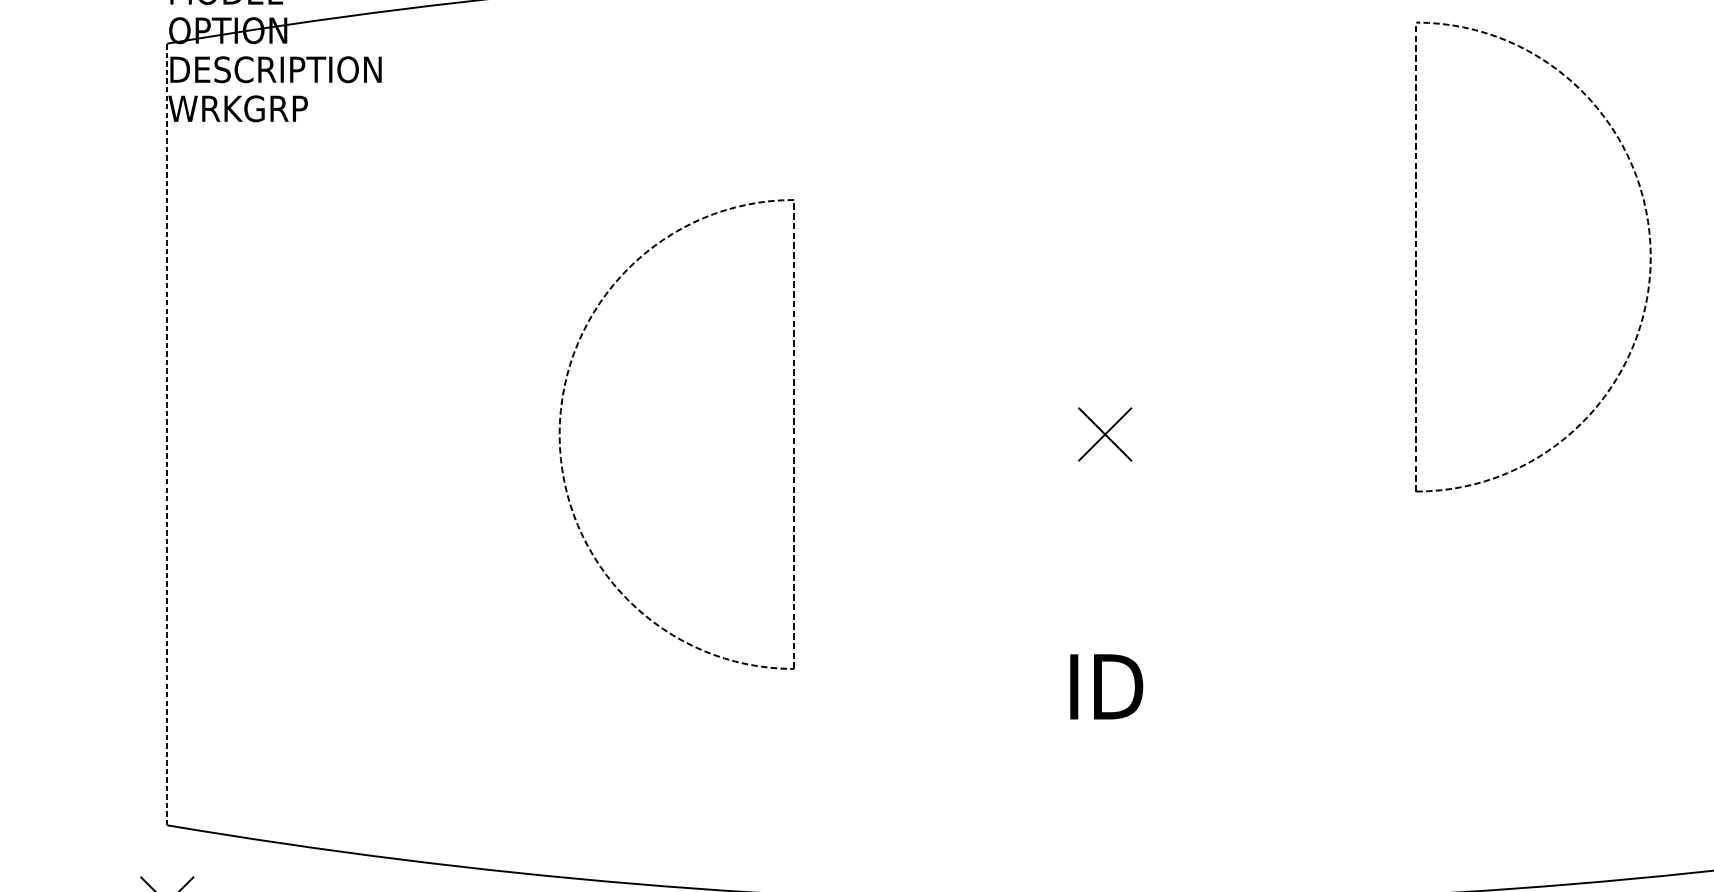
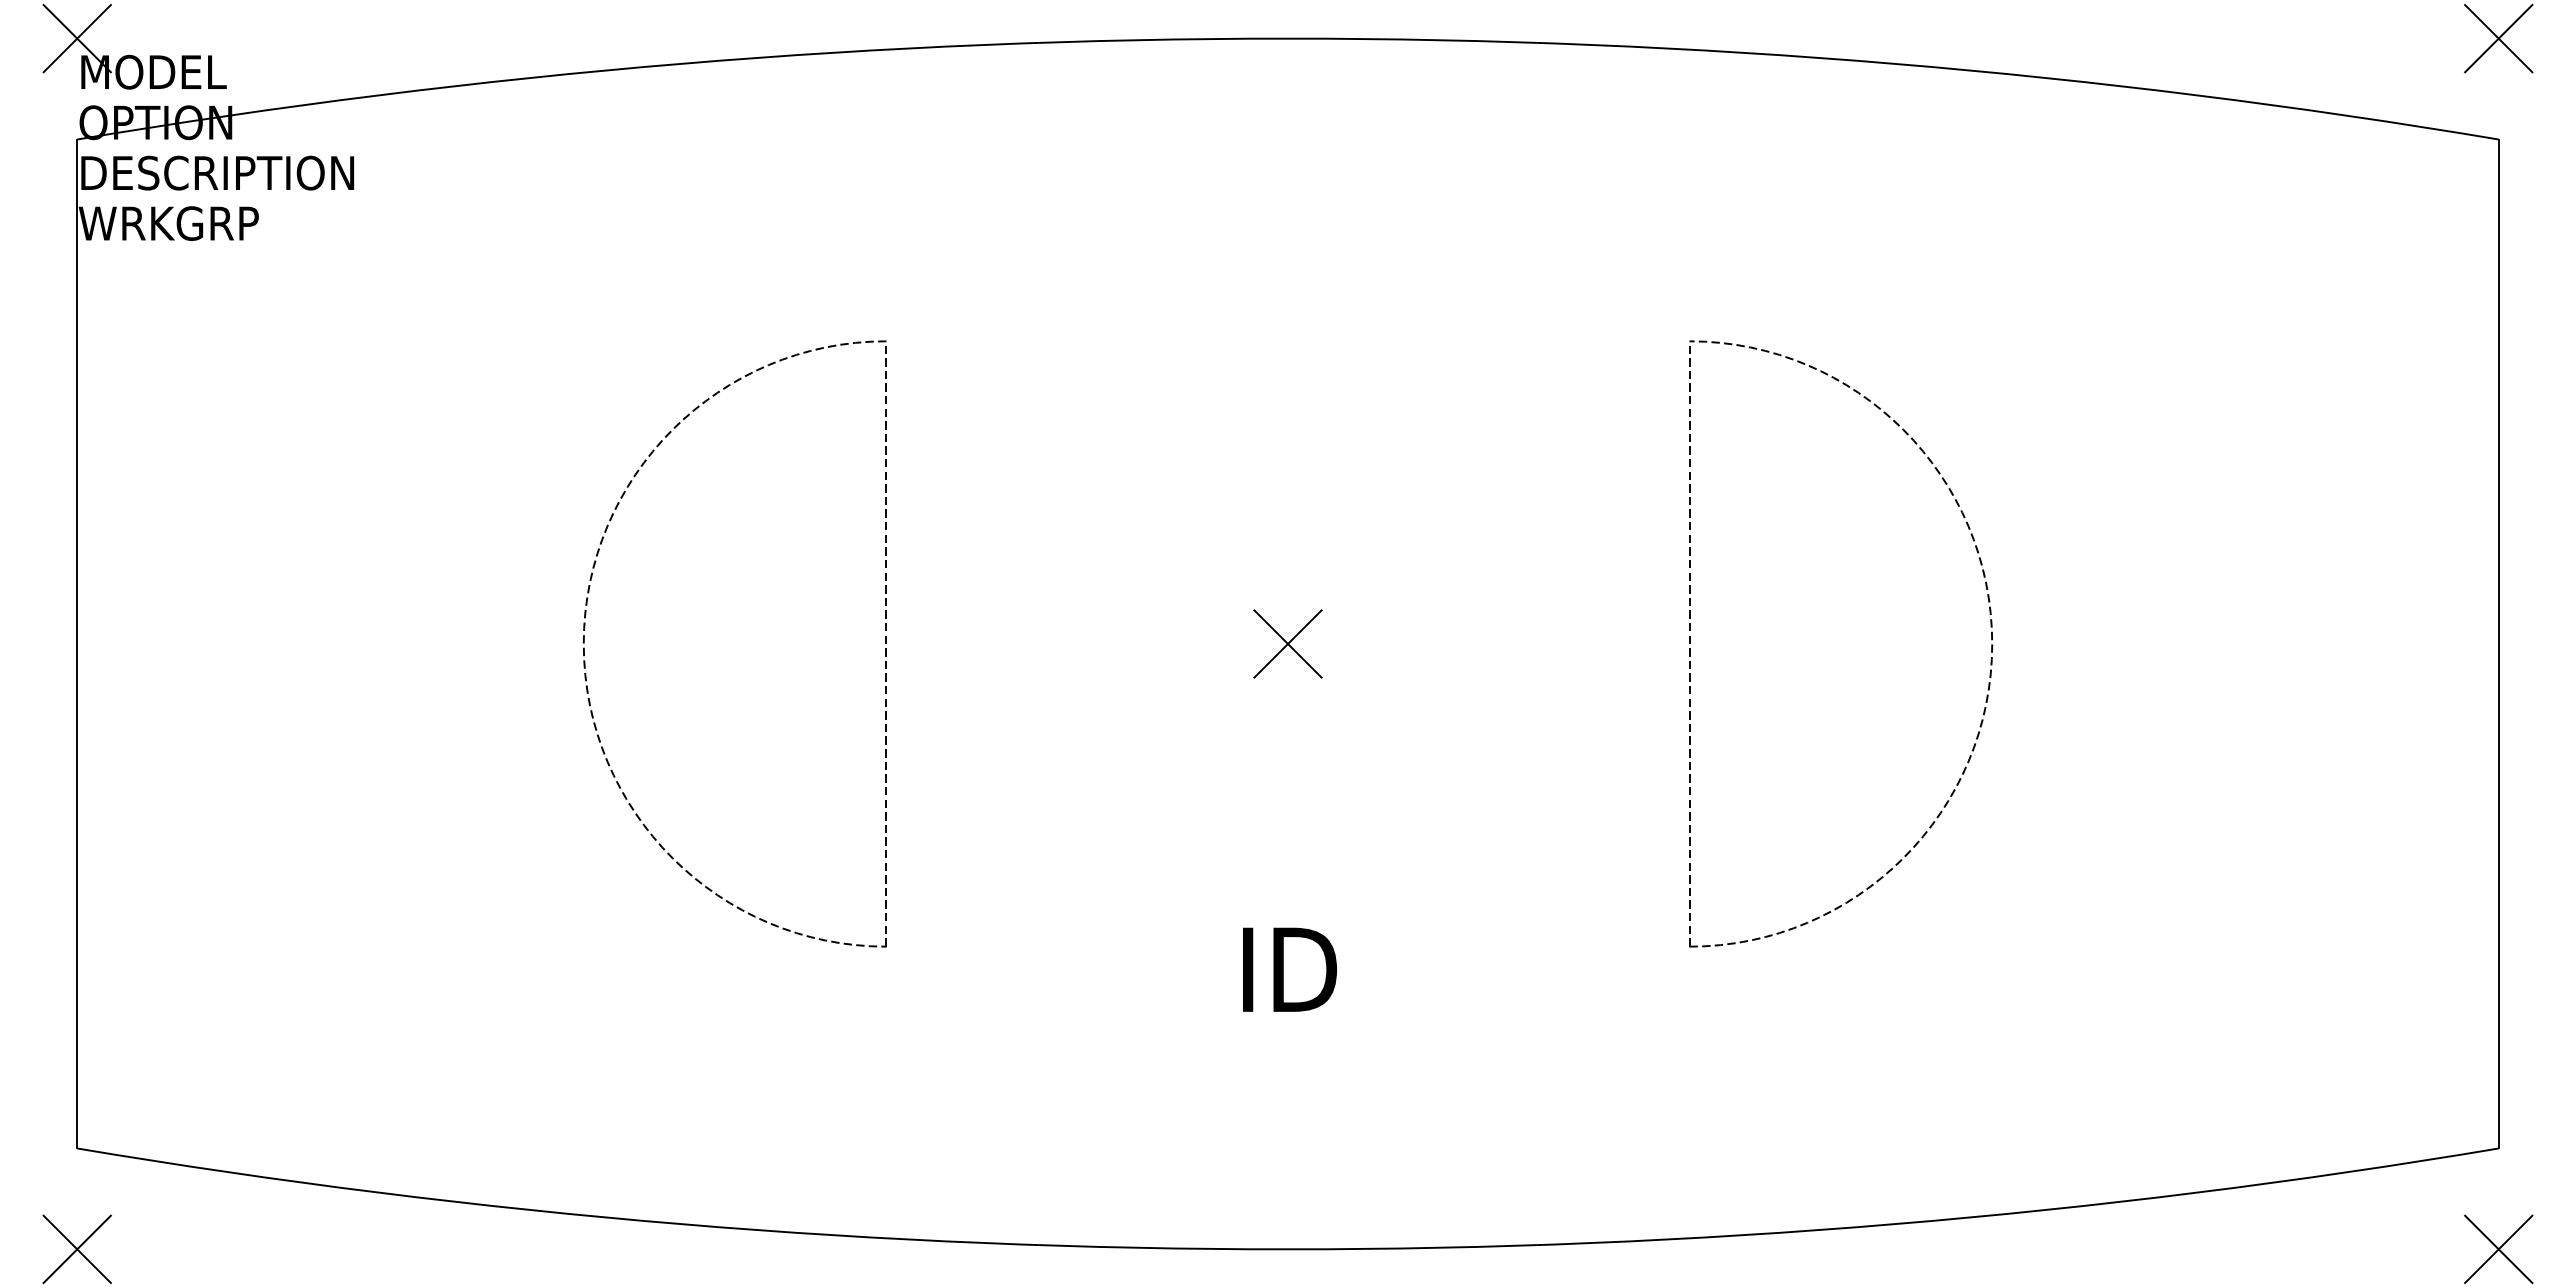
part: (1649, 244) -> (1990, 627), moved
line: (167, 434) -> (77, 643), dashed -> solid

